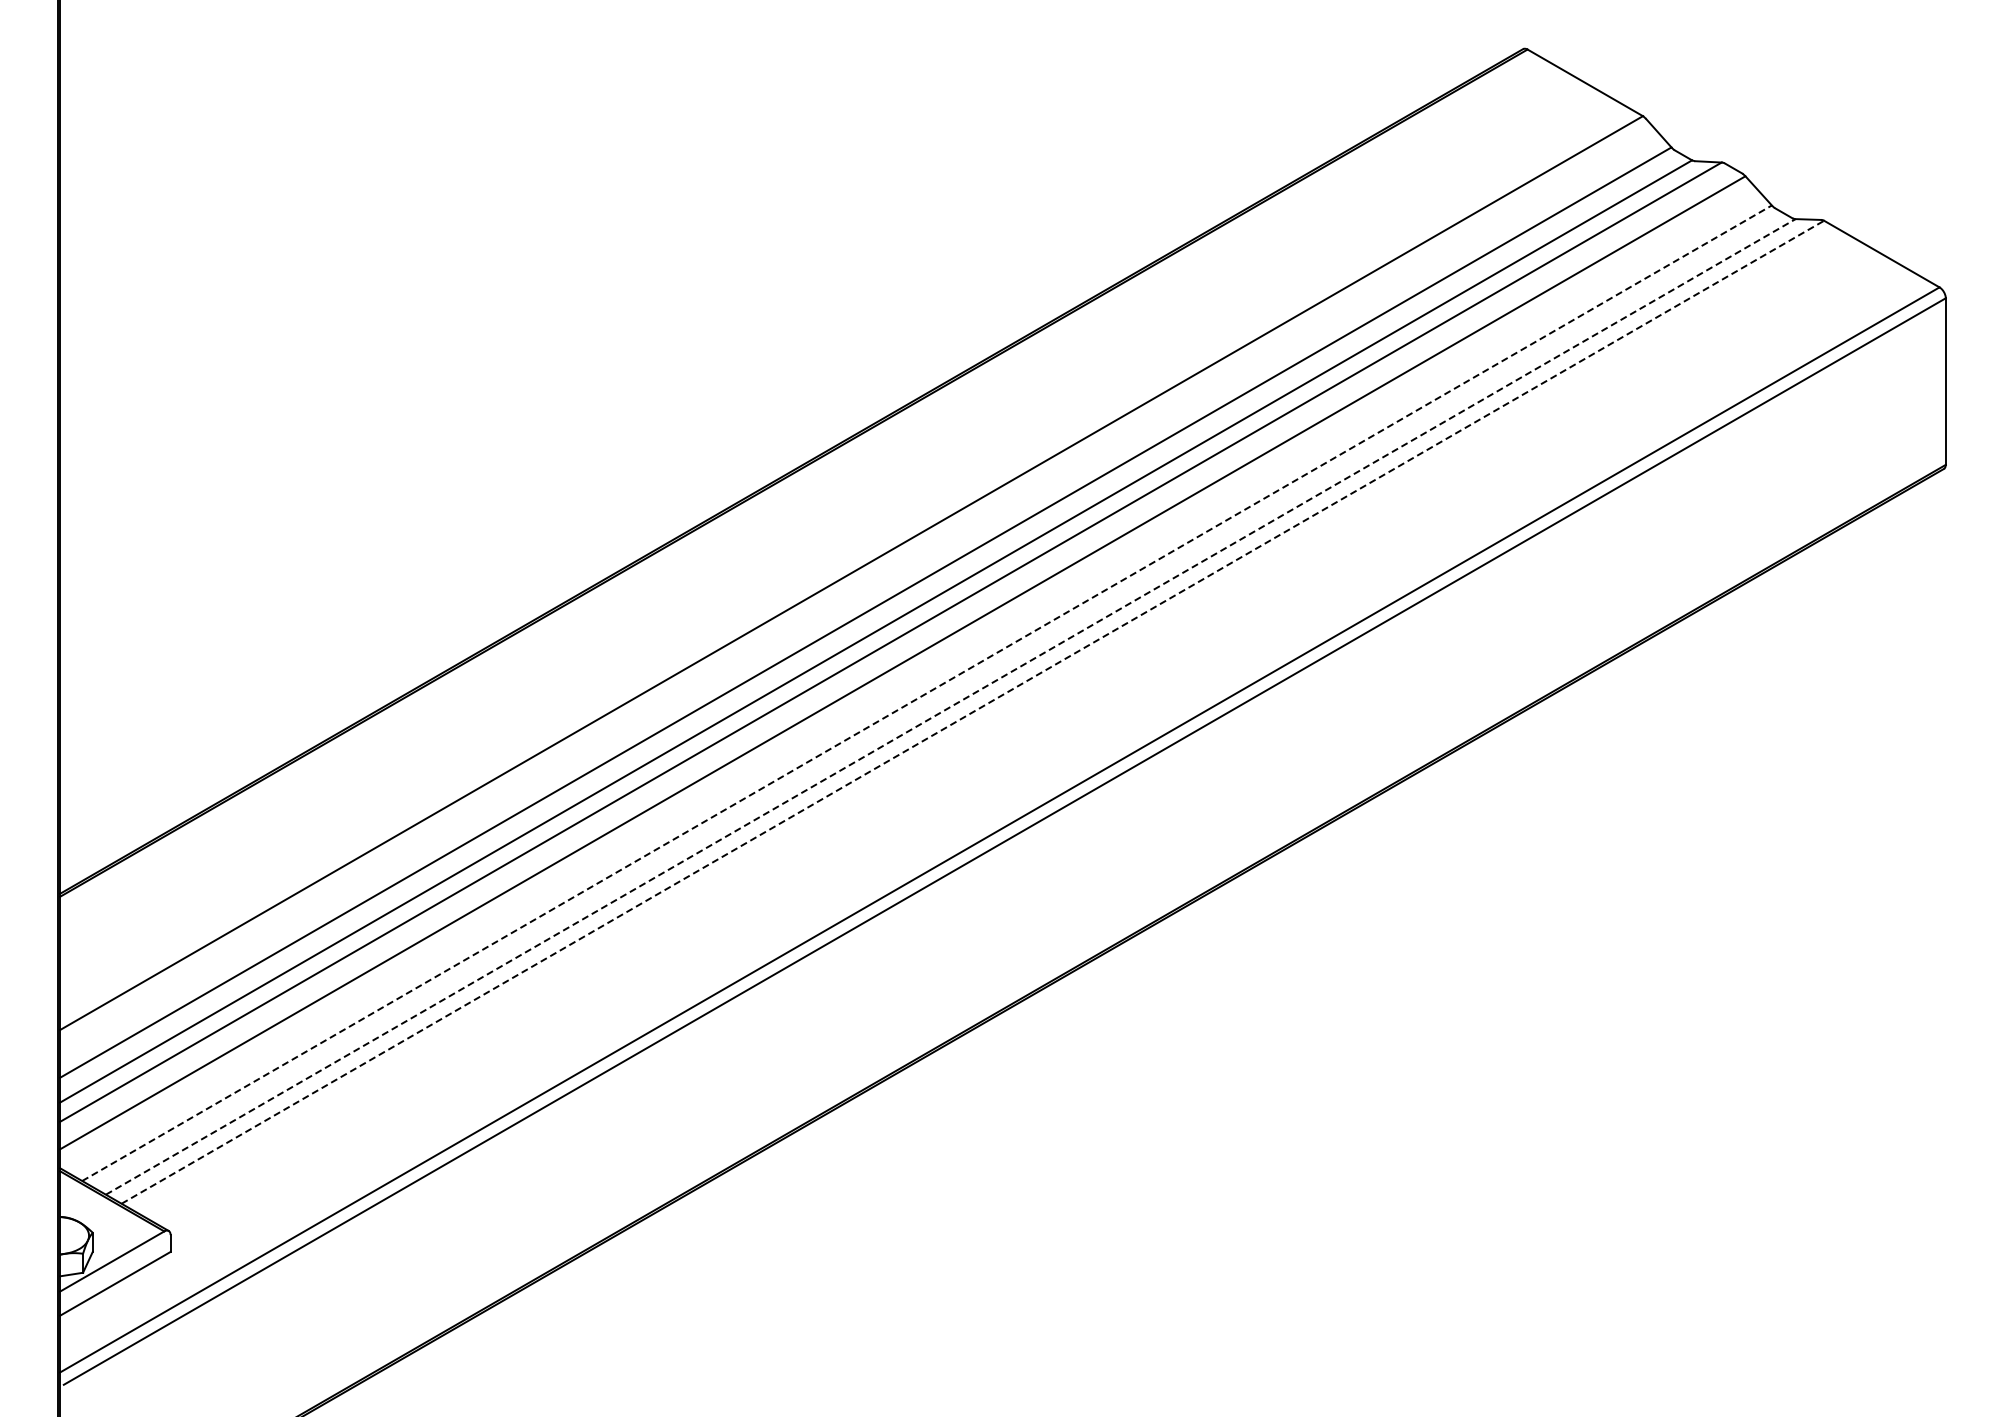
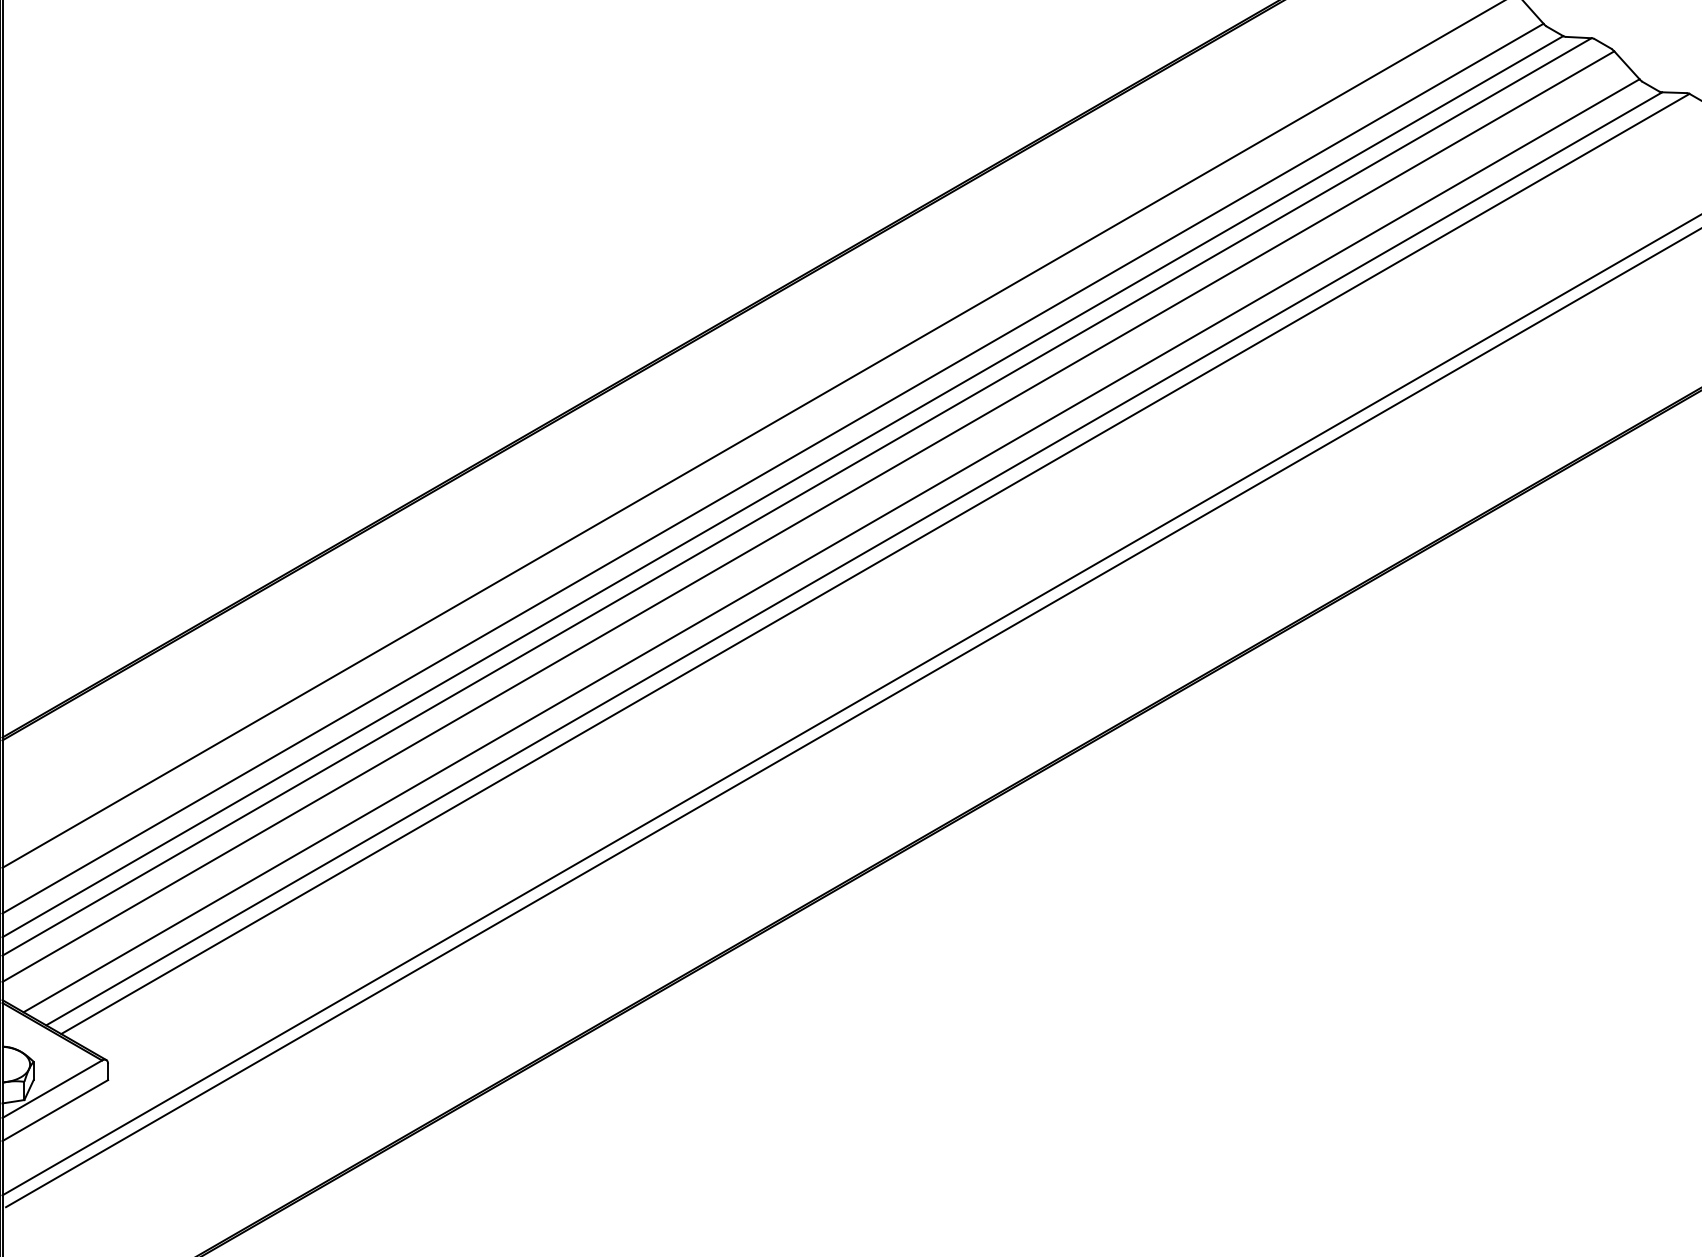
line: (927, 693) -> (832, 546), dashed -> solid
line: (950, 706) -> (854, 558), dashed -> solid
line: (972, 712) -> (875, 564), dashed -> solid

